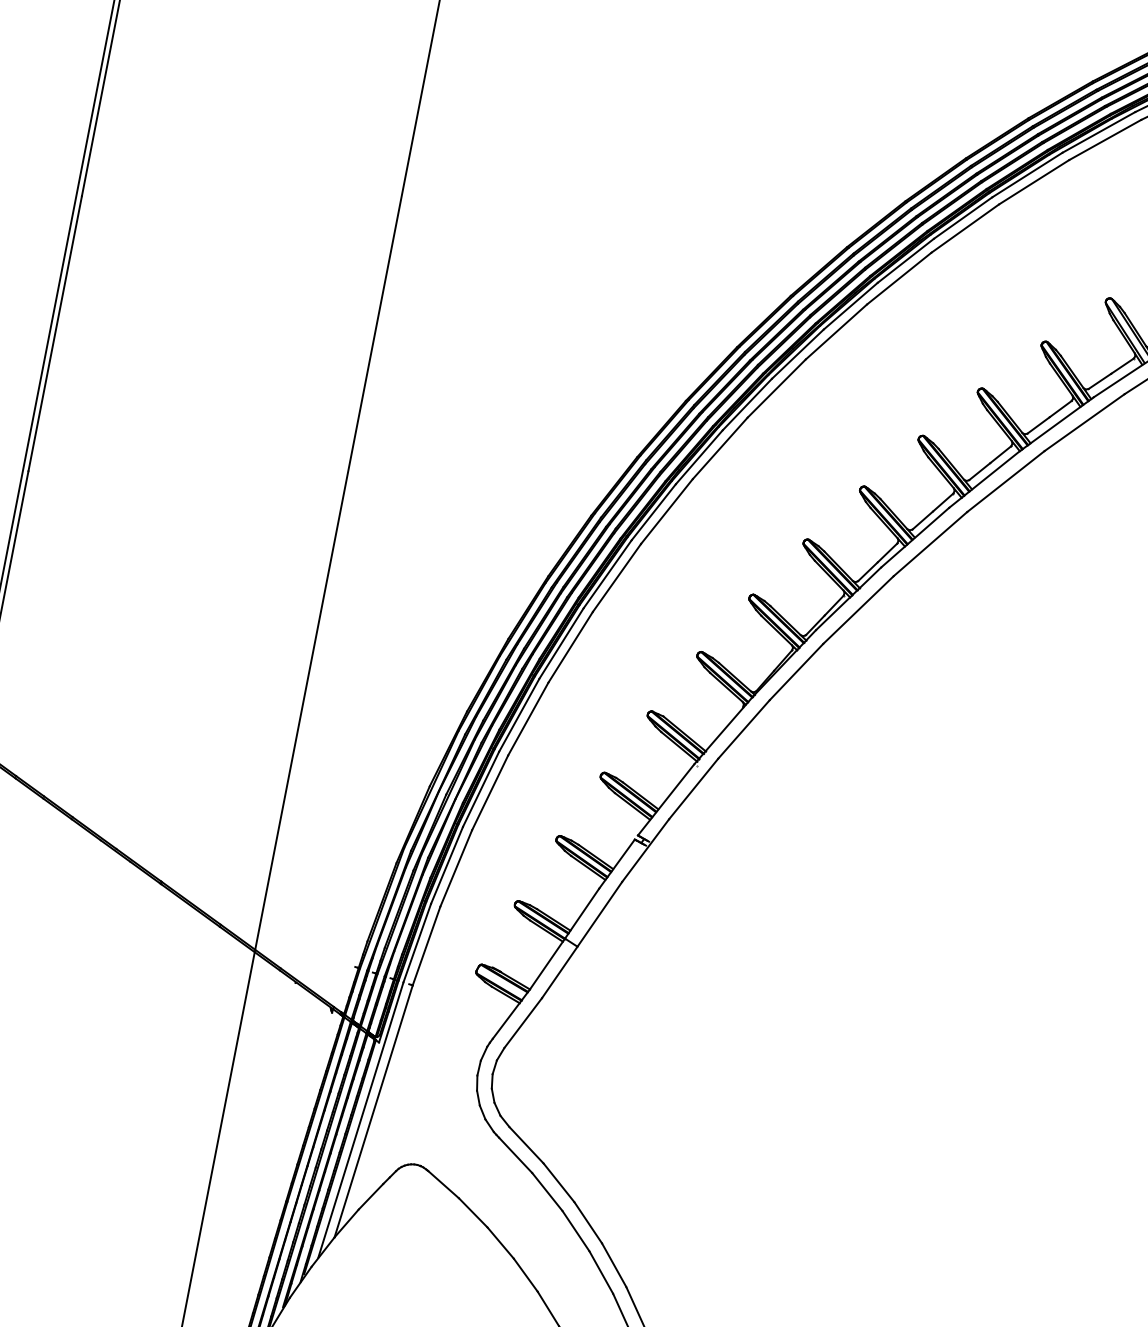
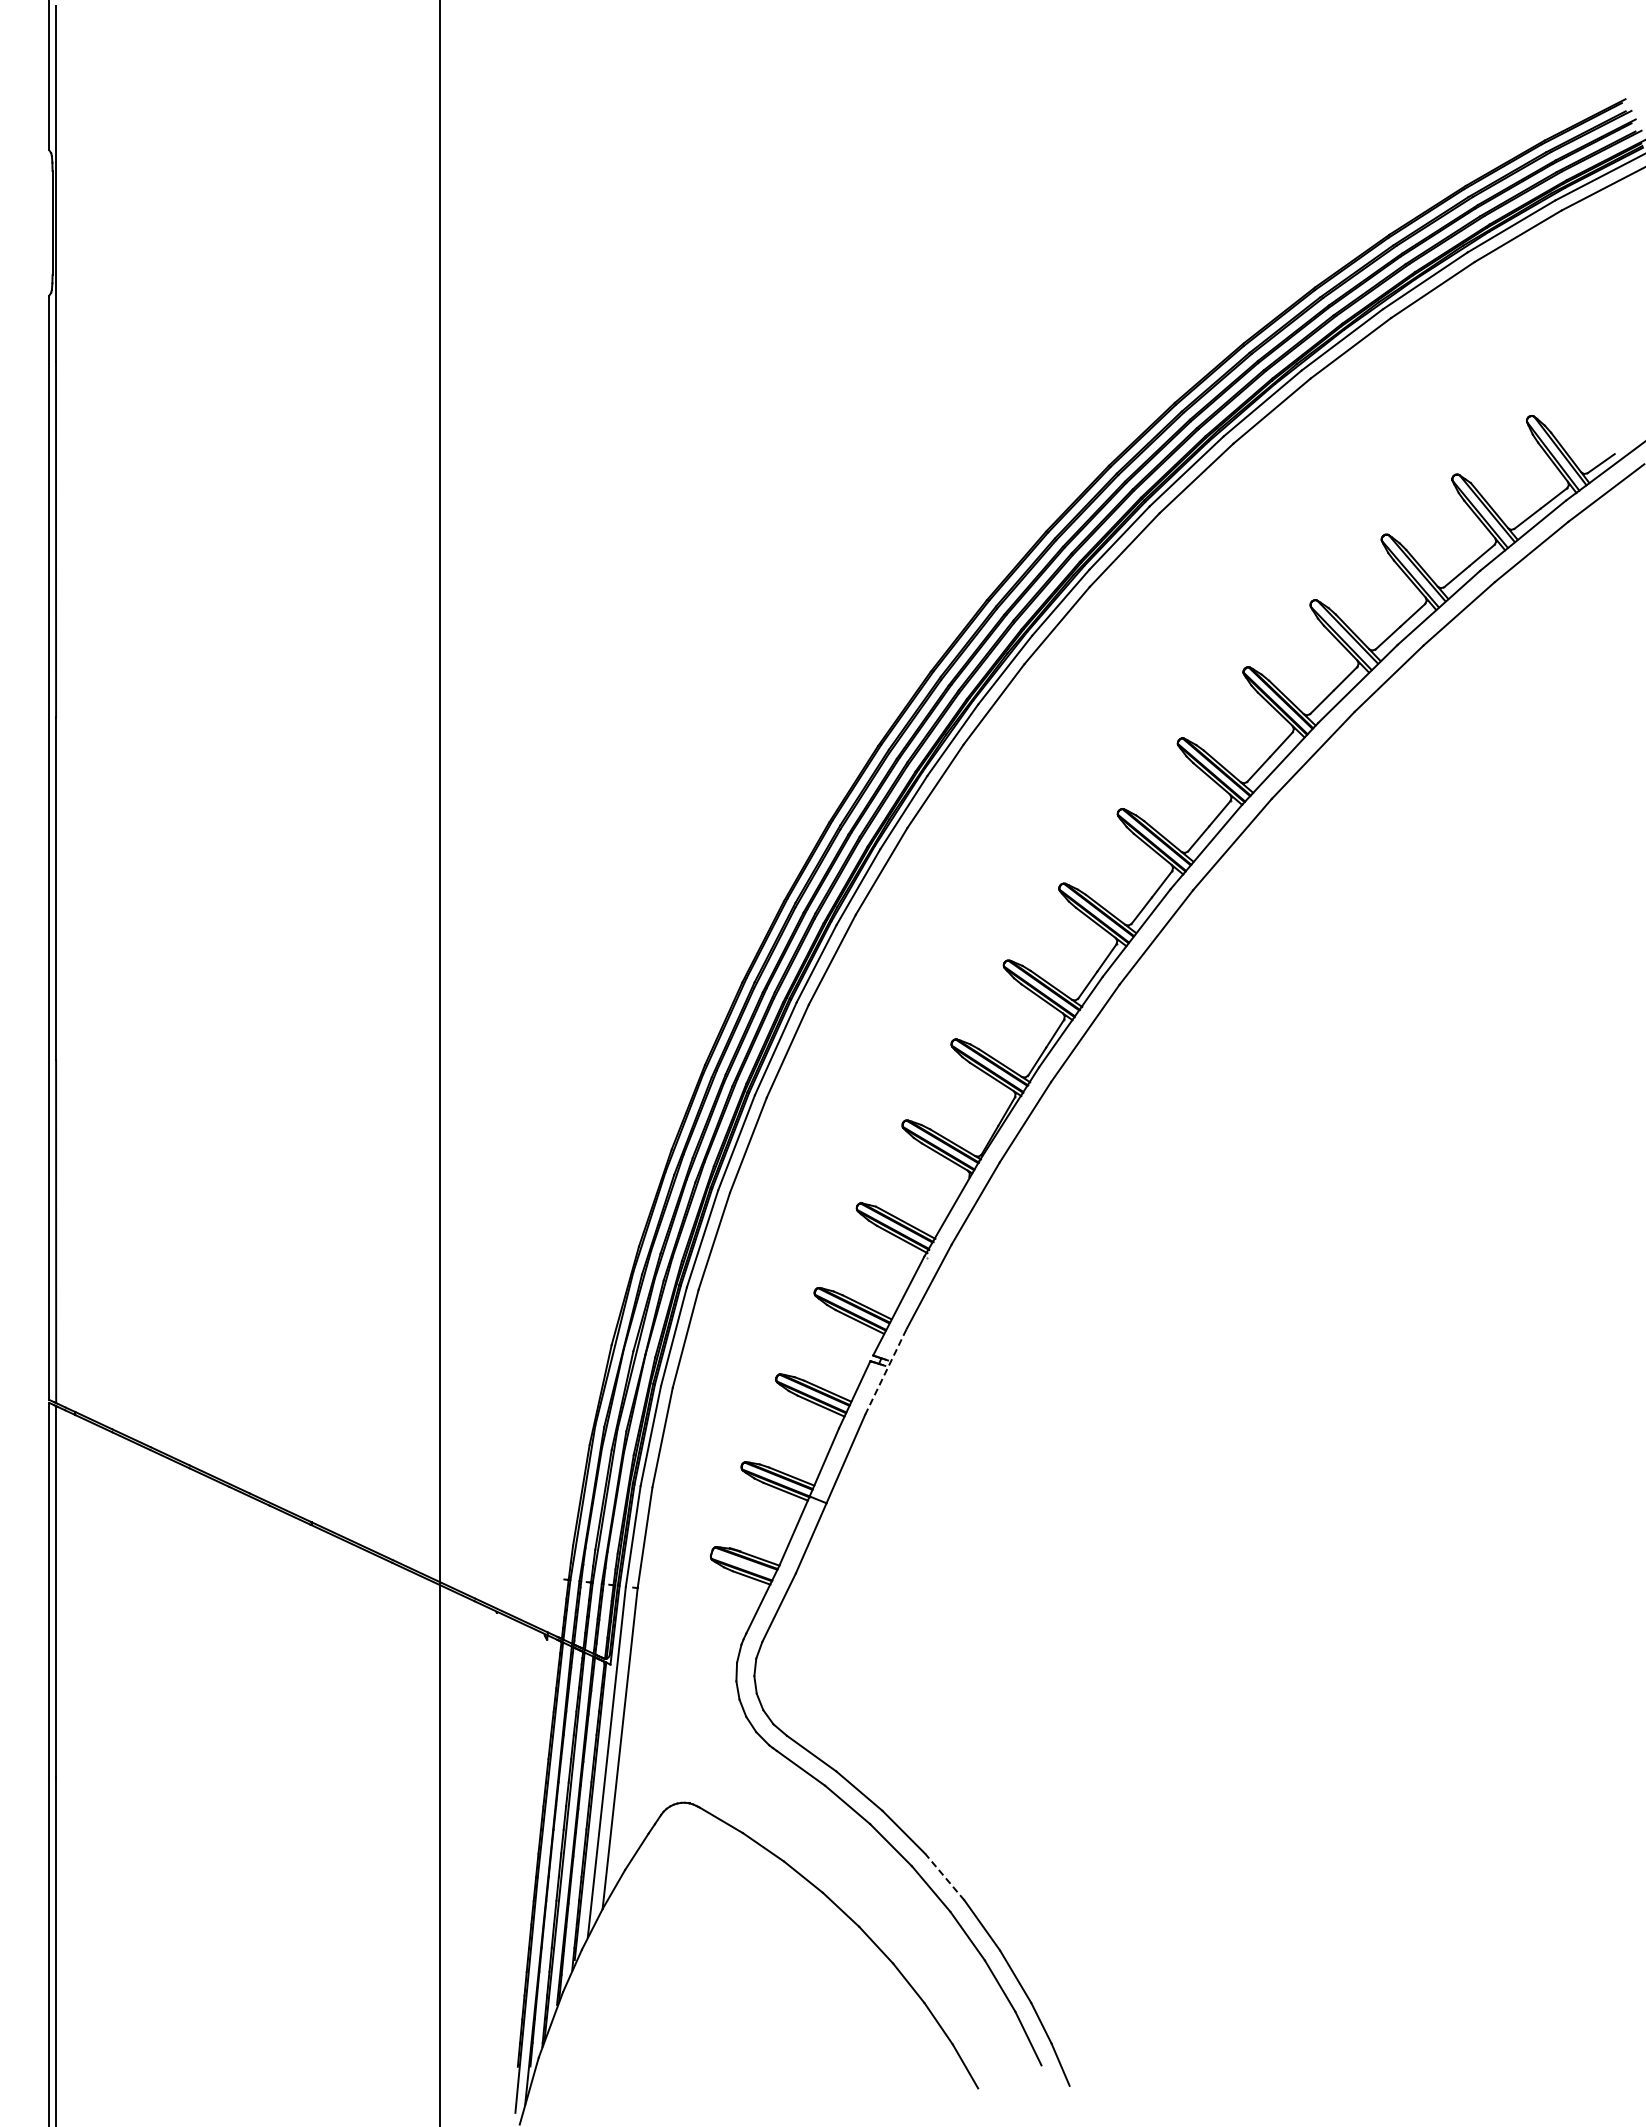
line: (645, 850) -> (885, 1371), solid -> dashed
line: (613, 1265) -> (944, 1877), solid -> dashed

